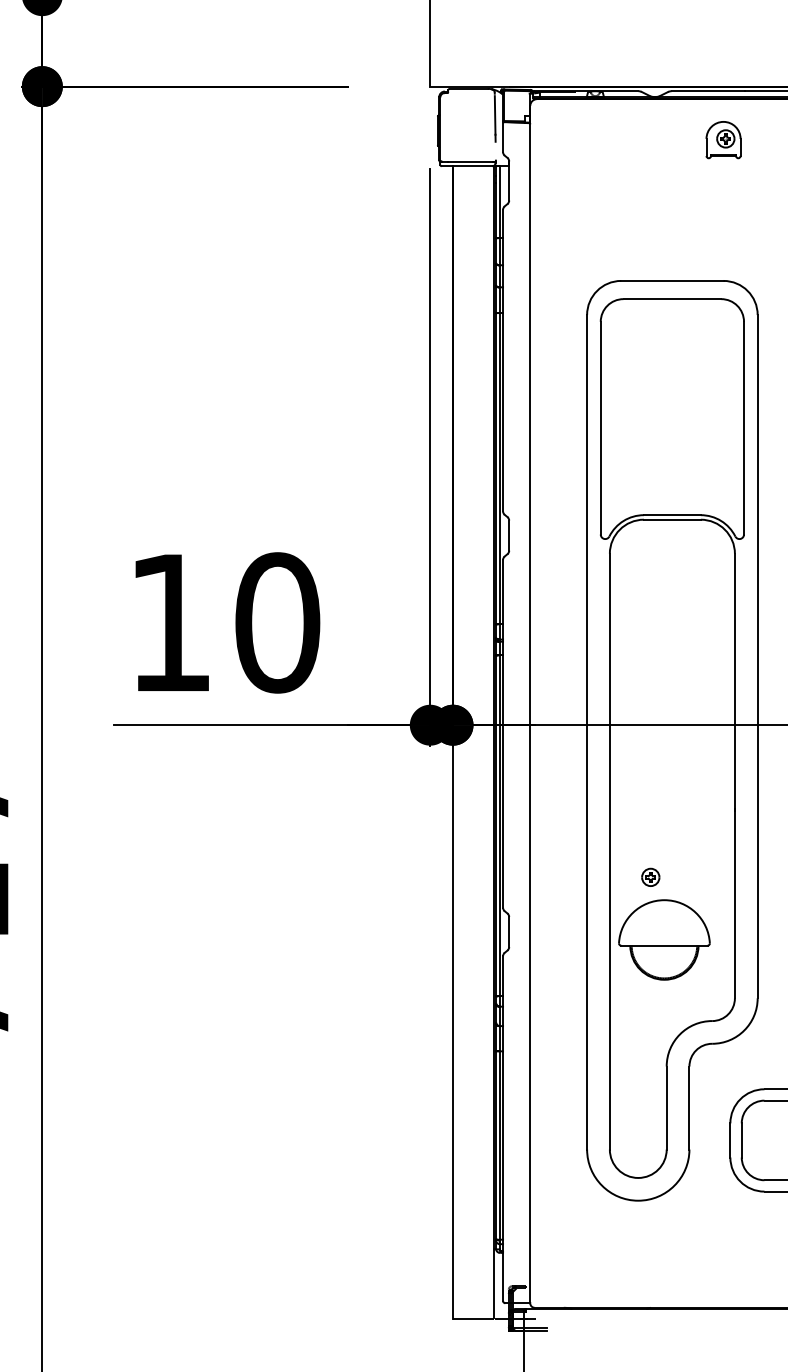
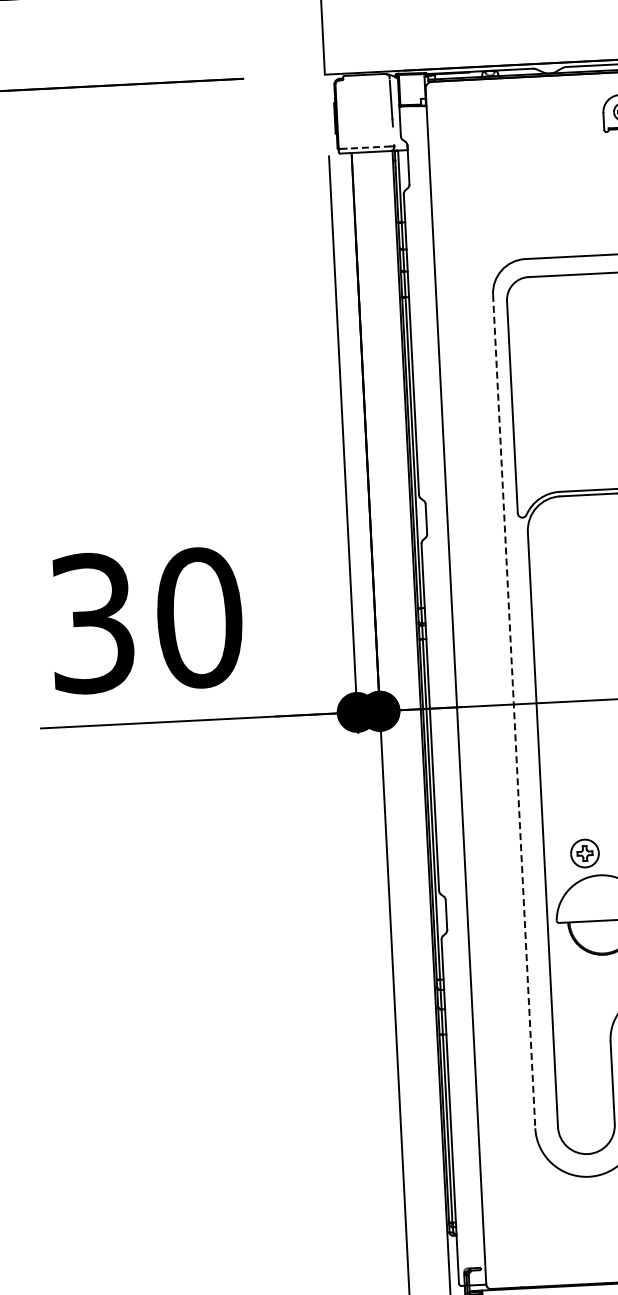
line: (469, 161) -> (367, 147), solid -> dashed
text: (170, 622) -> (92, 622), 10 -> 30
line: (587, 732) -> (514, 711), solid -> dashed
part: (650, 876) -> (584, 852), size x1.6

